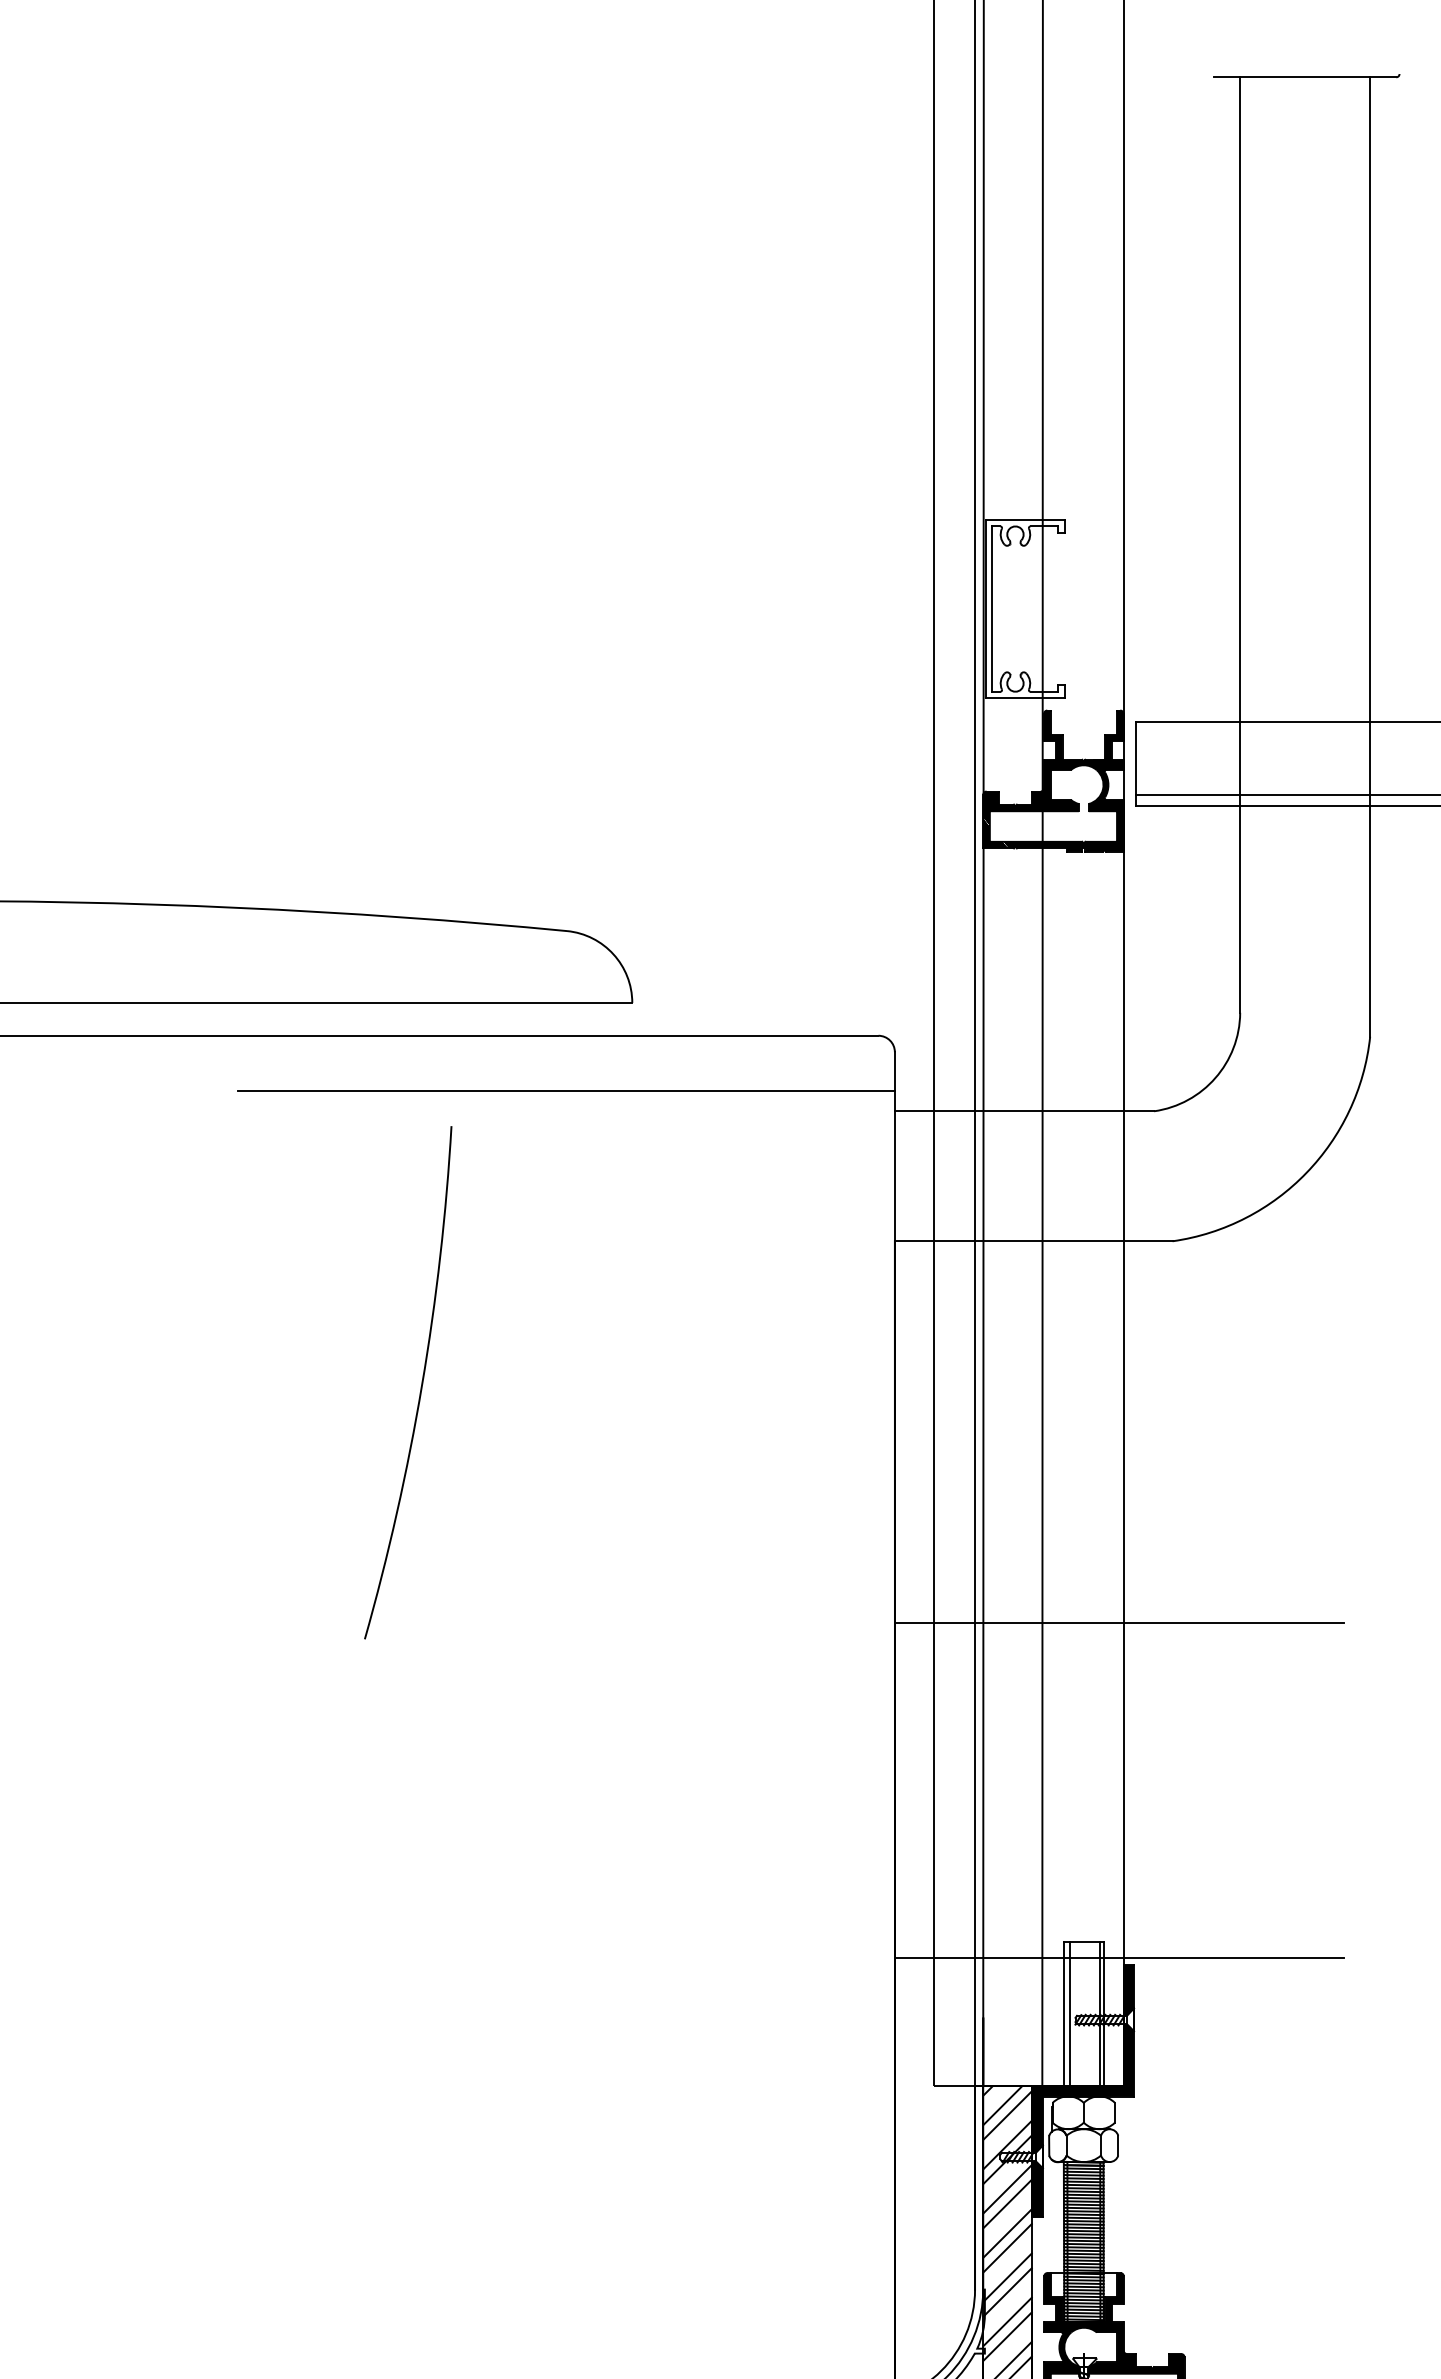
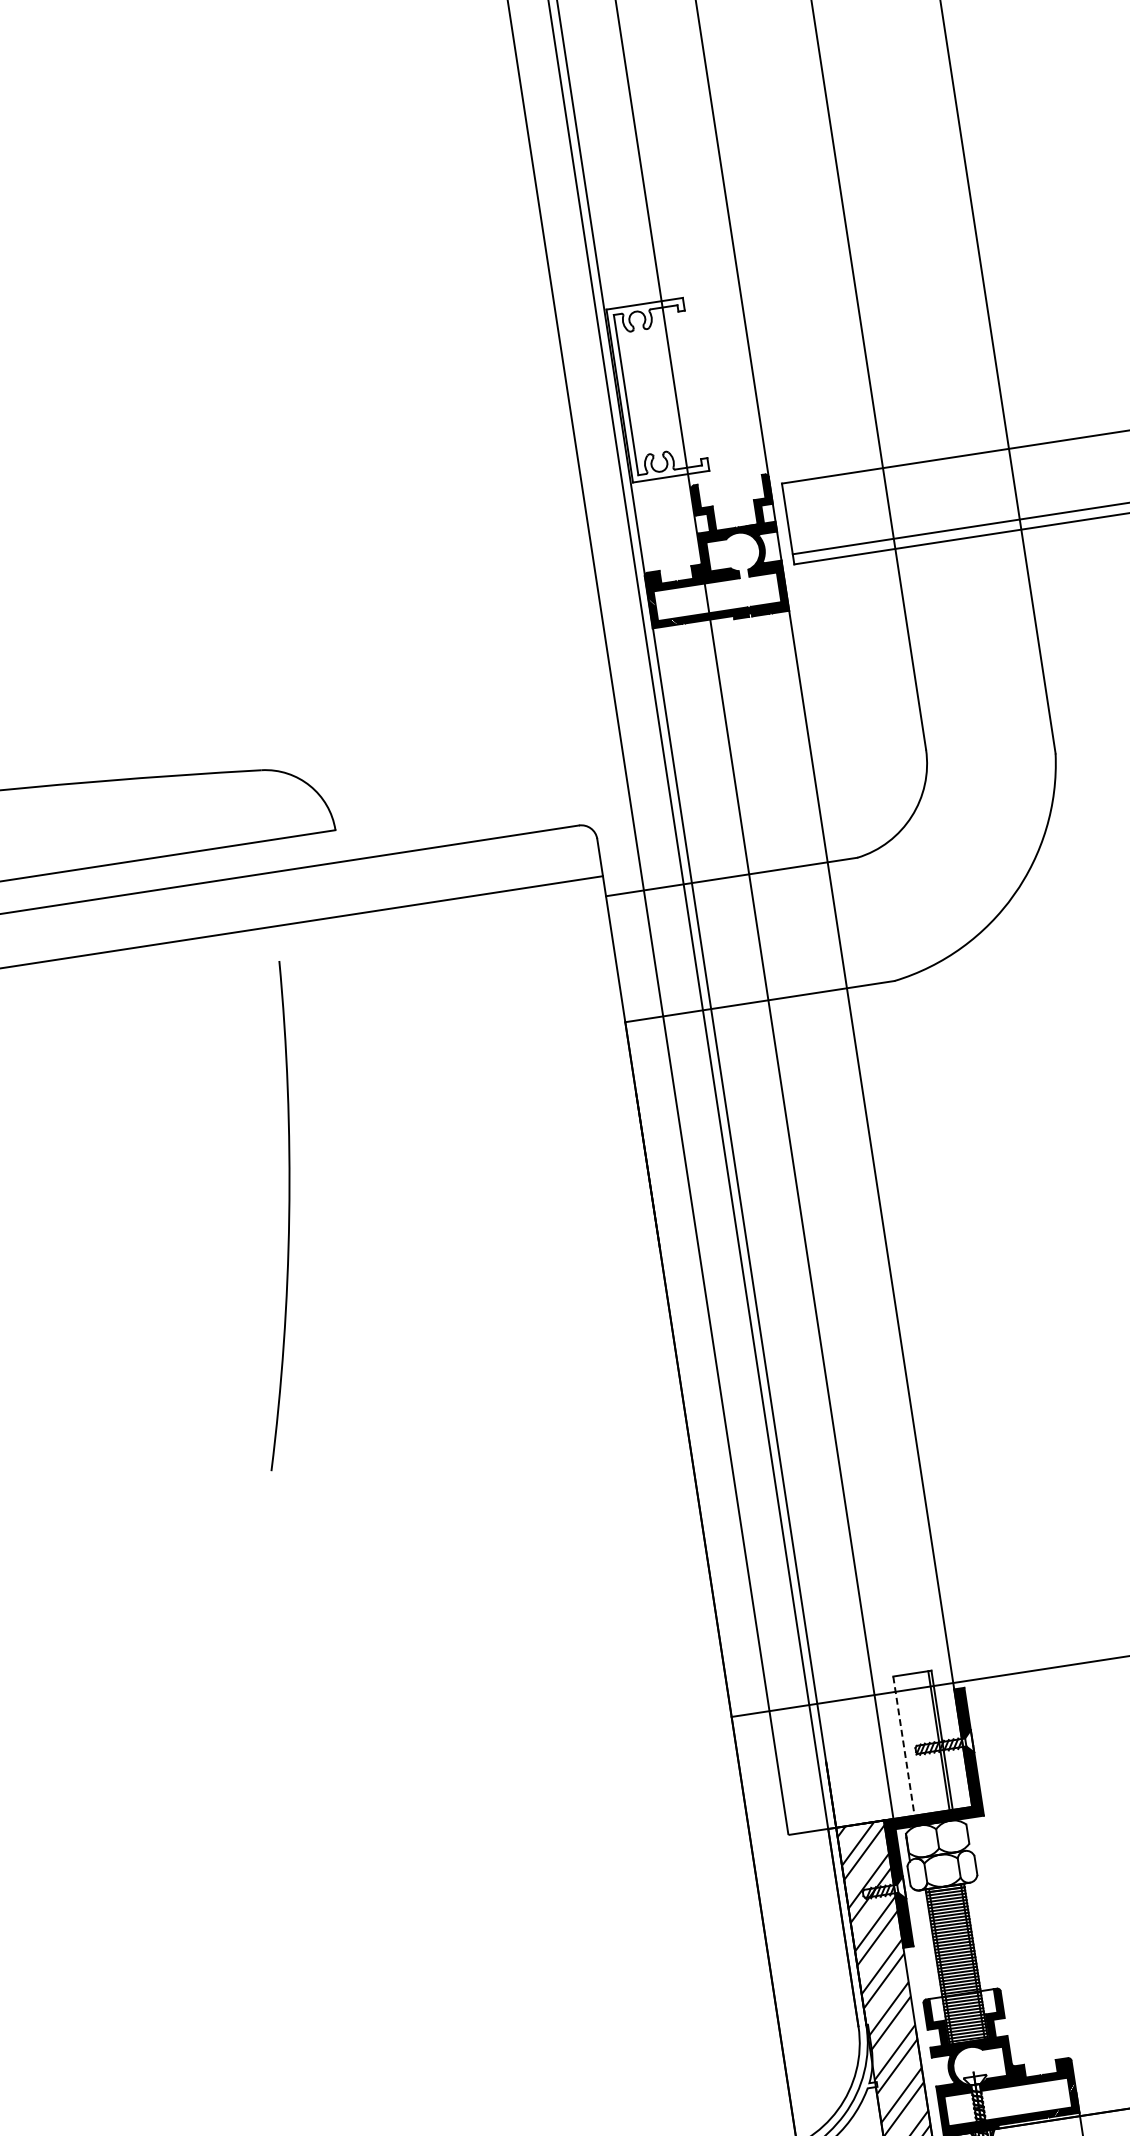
arc: (420, 1386) -> (287, 1217), moved
line: (1118, 1623) -> (898, 1359), removed
line: (1069, 2013) -> (909, 1744), removed
line: (1064, 2014) -> (904, 1746), solid -> dashed

